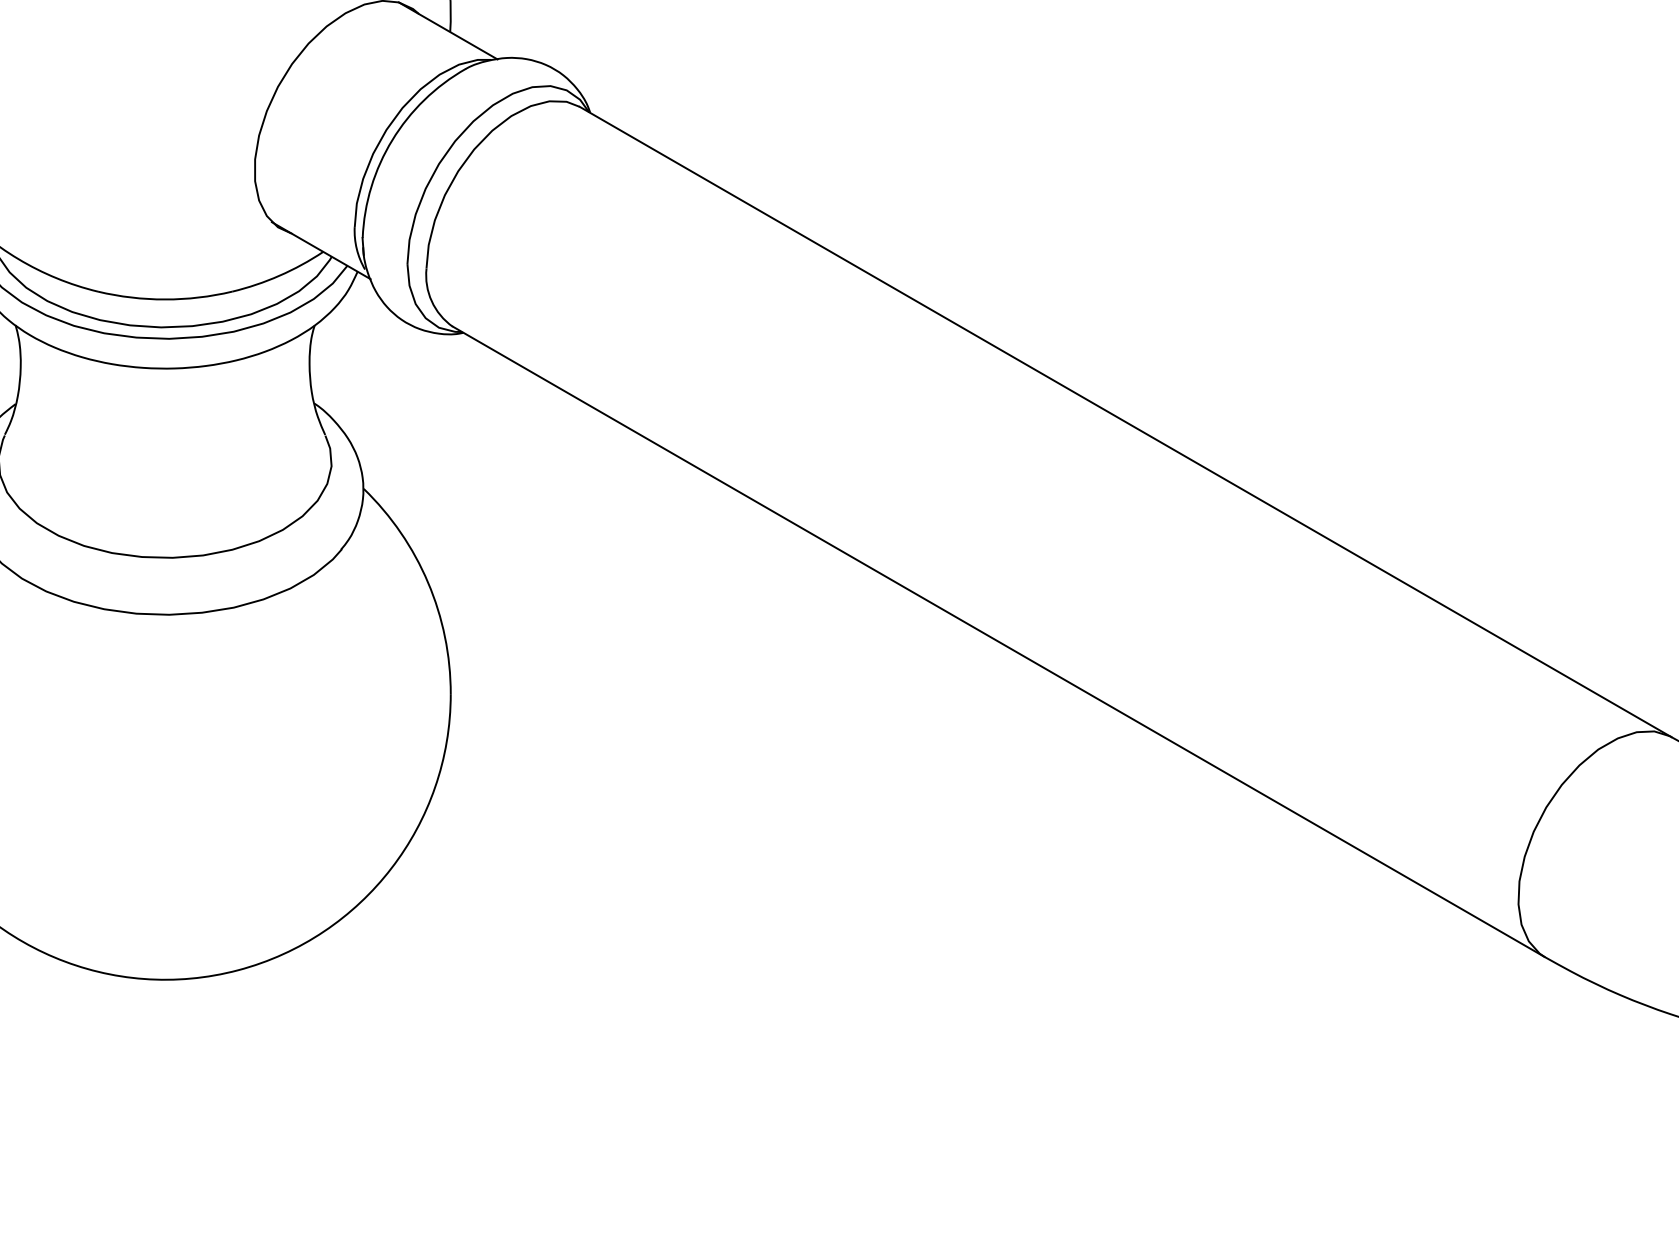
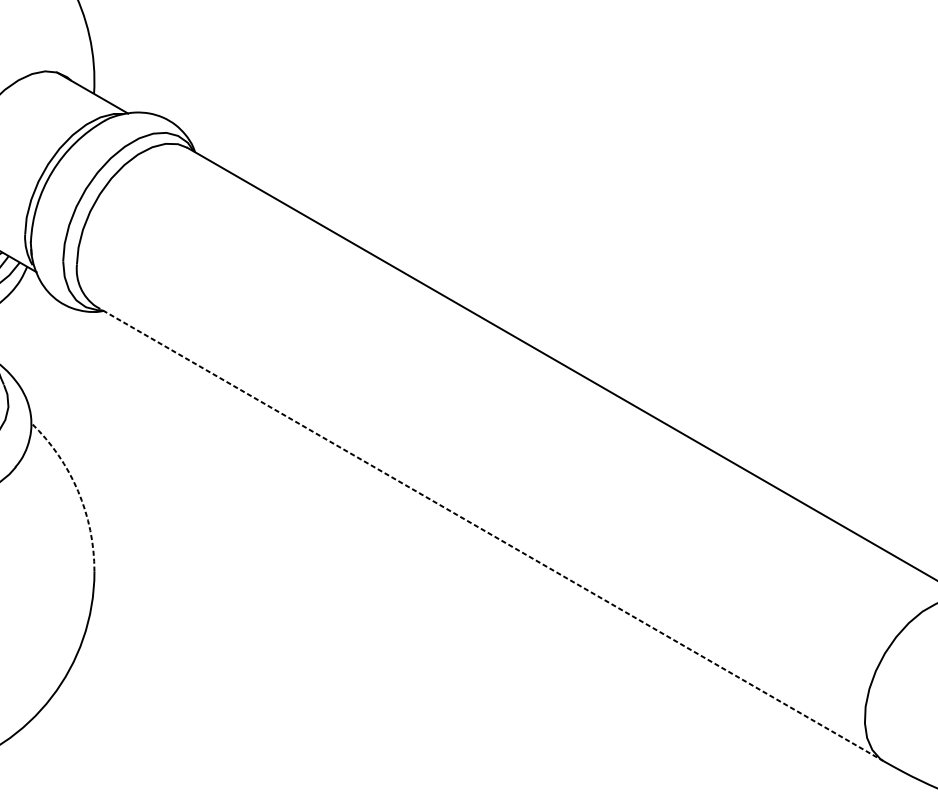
arc: (428, 582) -> (78, 491), solid -> dashed
line: (999, 642) -> (490, 534), solid -> dashed

